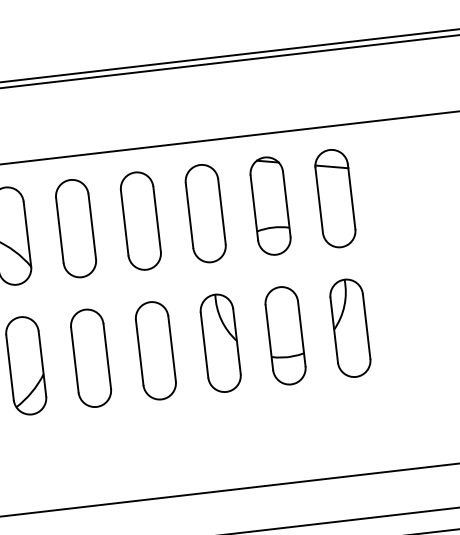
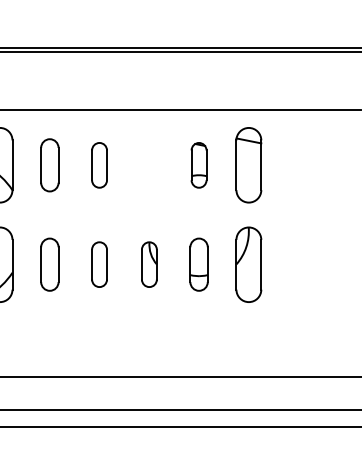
part: (269, 206) -> (198, 165), size x0.6
part: (205, 213) -> (149, 165), removed
part: (140, 221) -> (99, 165), size x0.6
part: (75, 228) -> (49, 165), size x0.7
part: (284, 335) -> (198, 264), size x0.7
part: (220, 342) -> (149, 264), size x0.6
part: (155, 350) -> (99, 264), size x0.6
part: (90, 357) -> (49, 264), size x0.7

